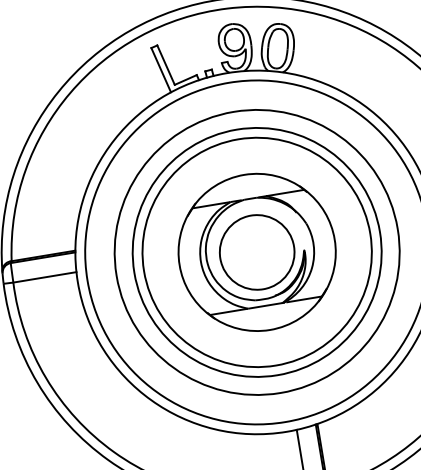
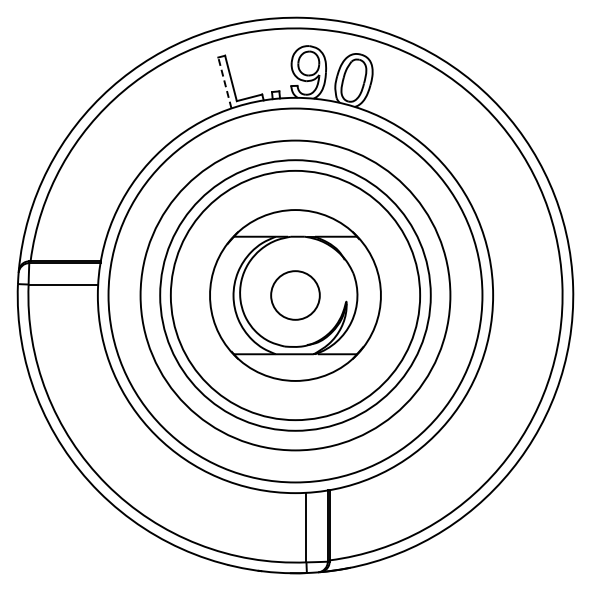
line: (160, 69) -> (224, 82), solid -> dashed
circle: (257, 252) -> (295, 295), size x0.6

